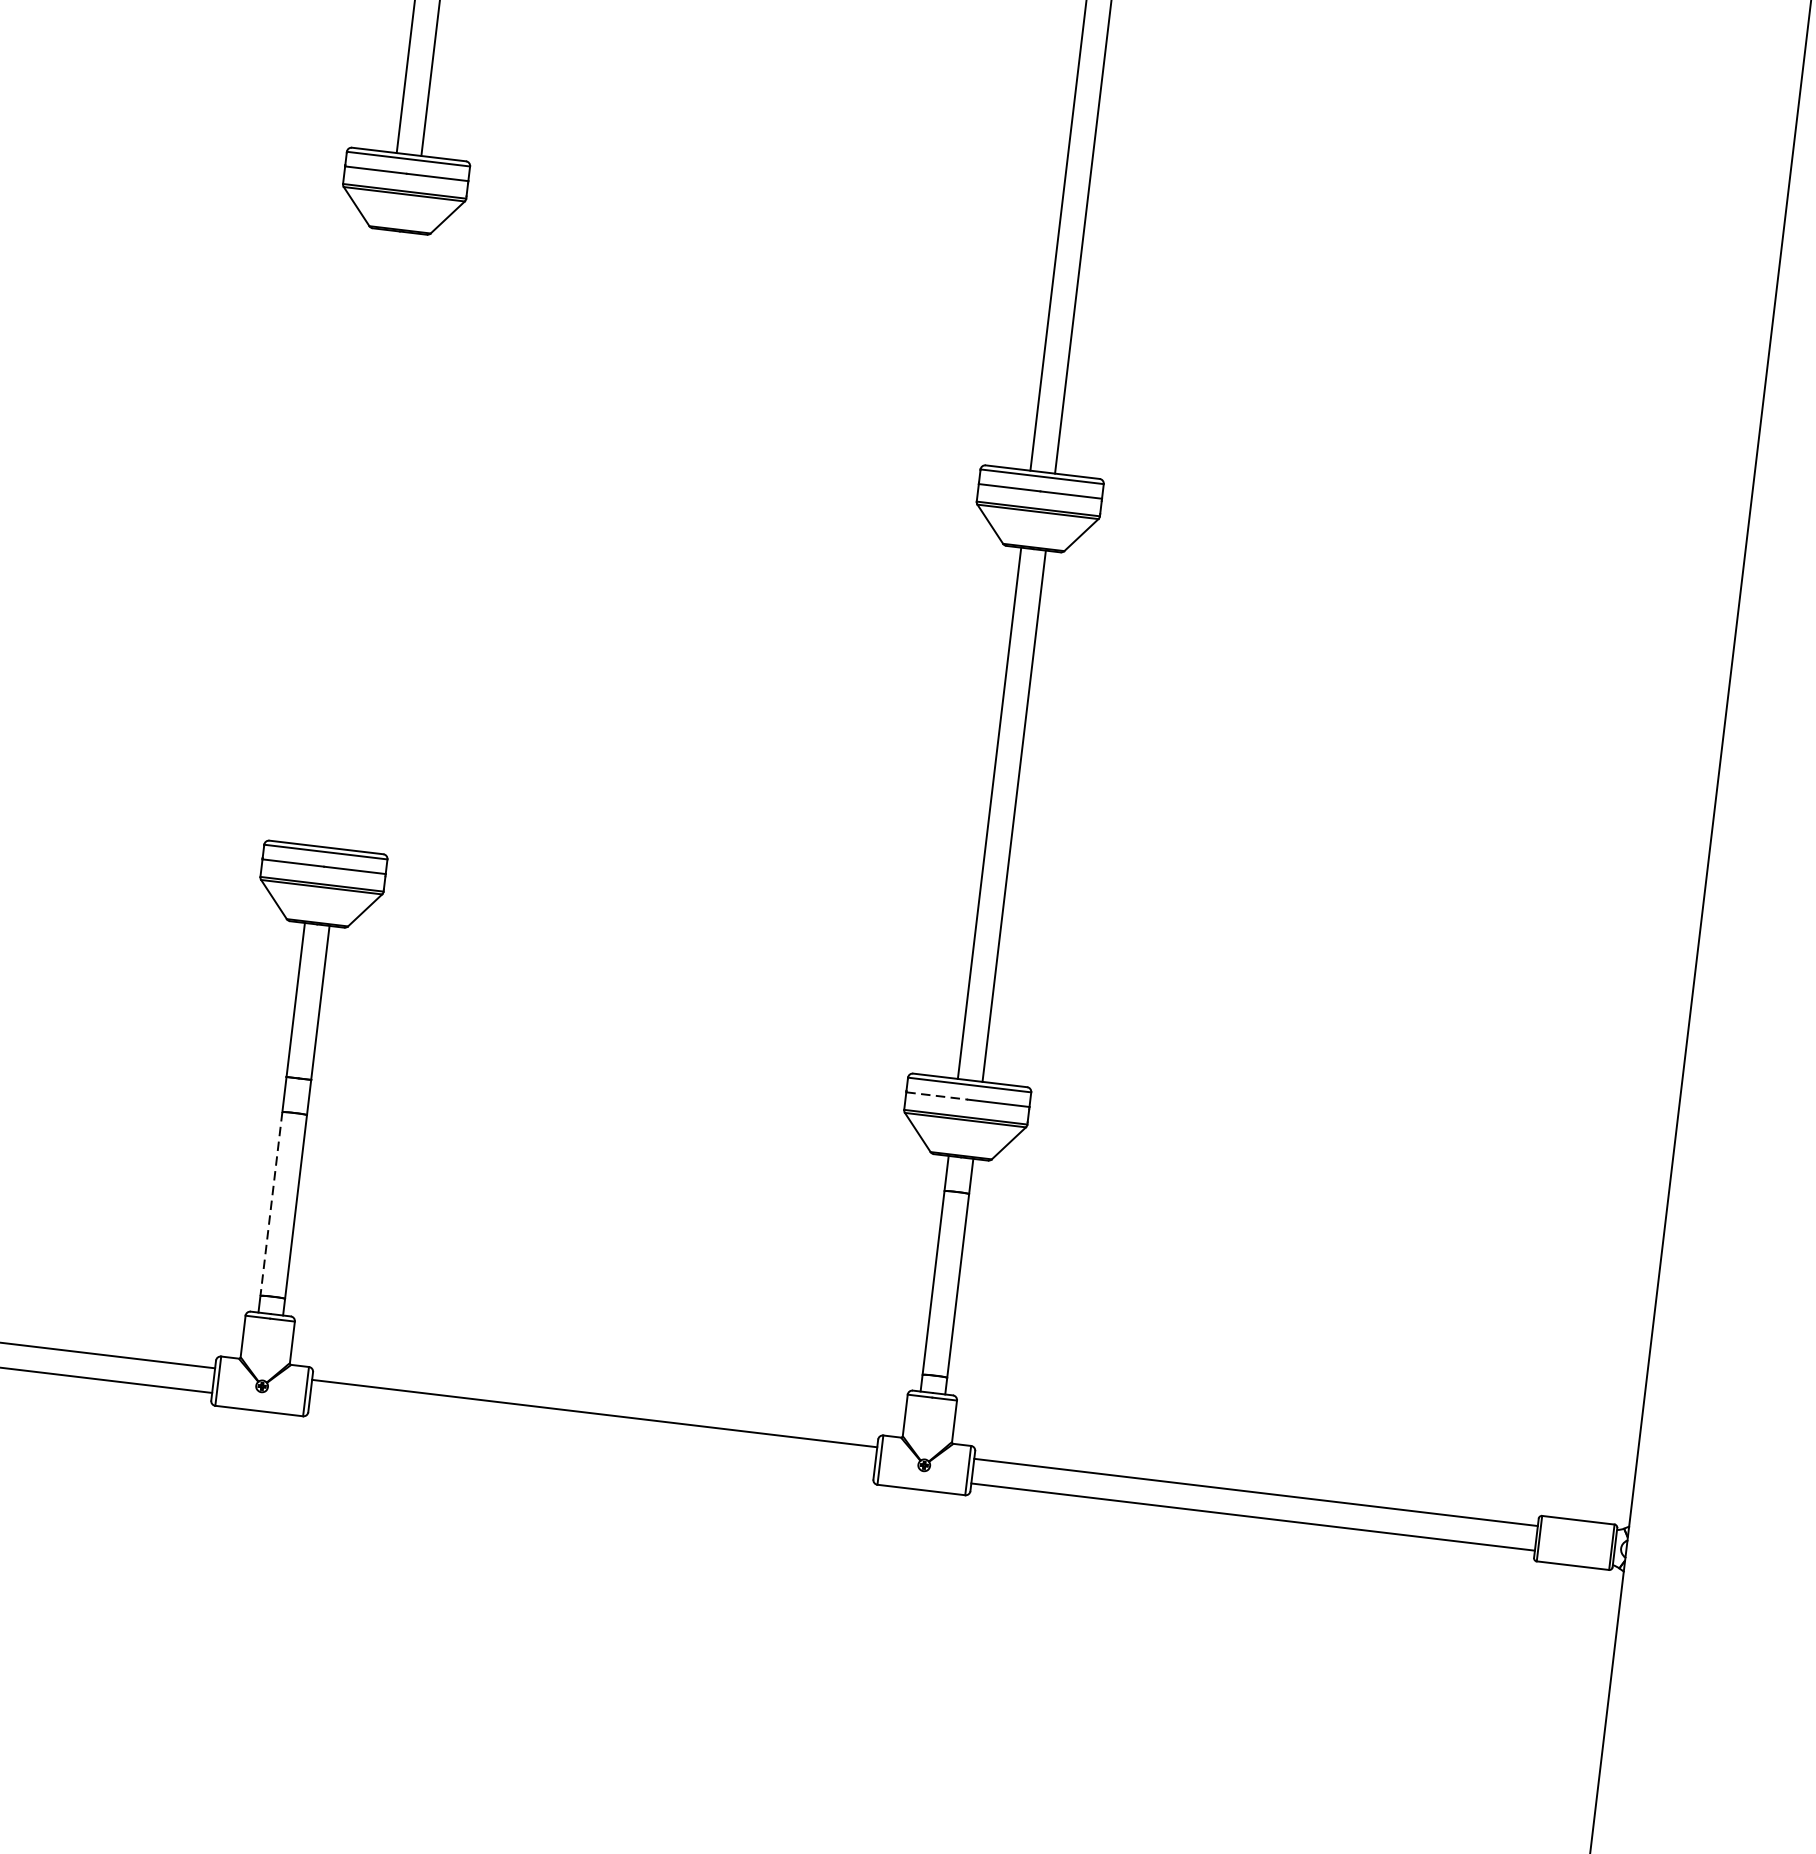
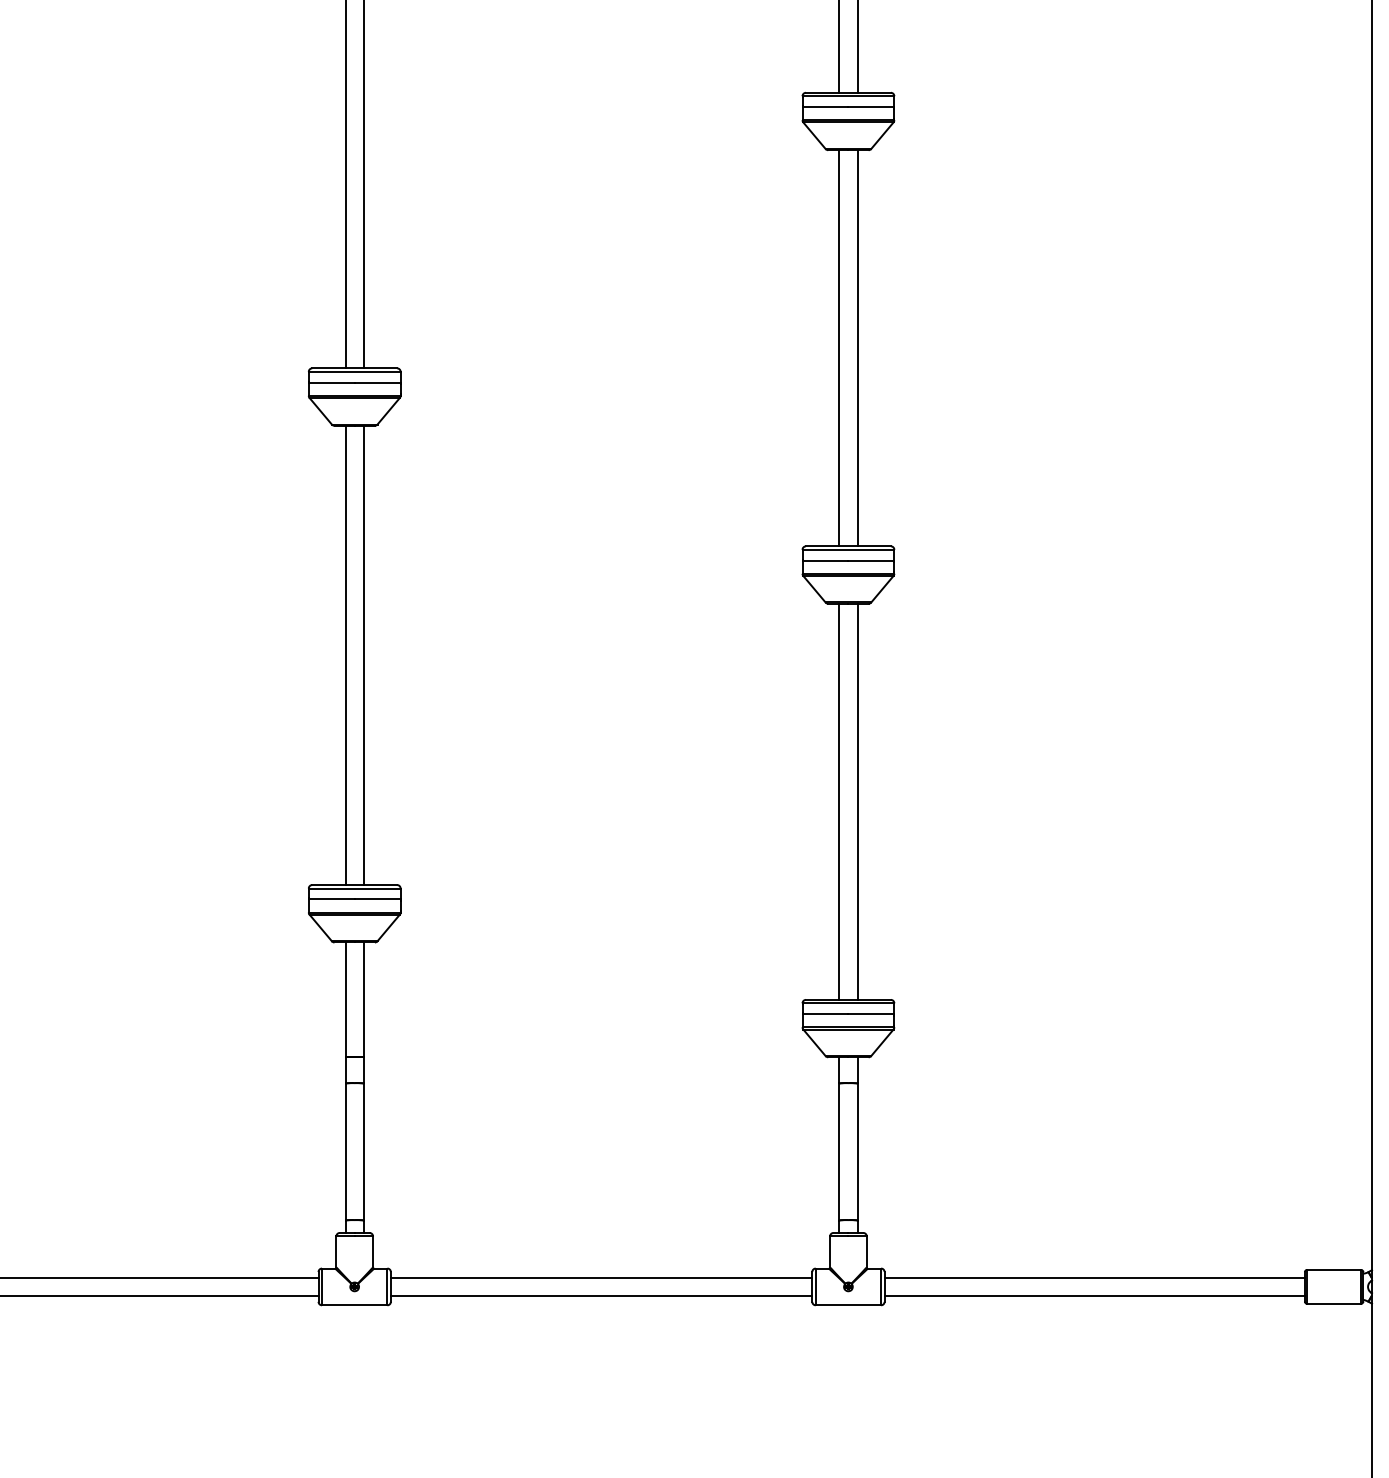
line: (350, 538) -> (345, 655), added
line: (374, 541) -> (363, 655), added
line: (937, 1096) -> (825, 1014), dashed -> solid
line: (271, 1204) -> (345, 1152), dashed -> solid
line: (591, 1438) -> (601, 1296), added

